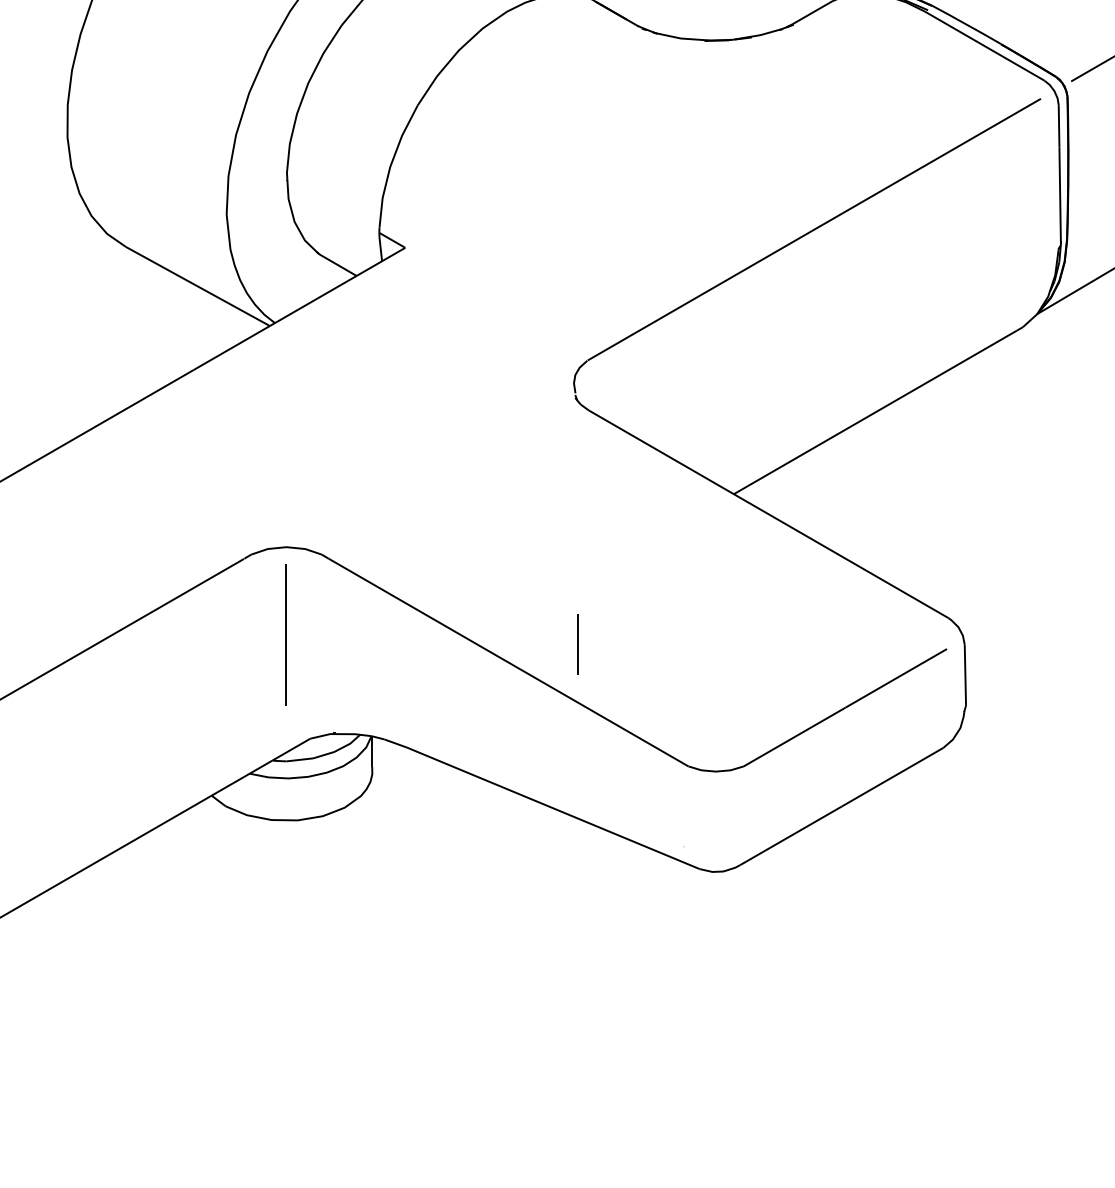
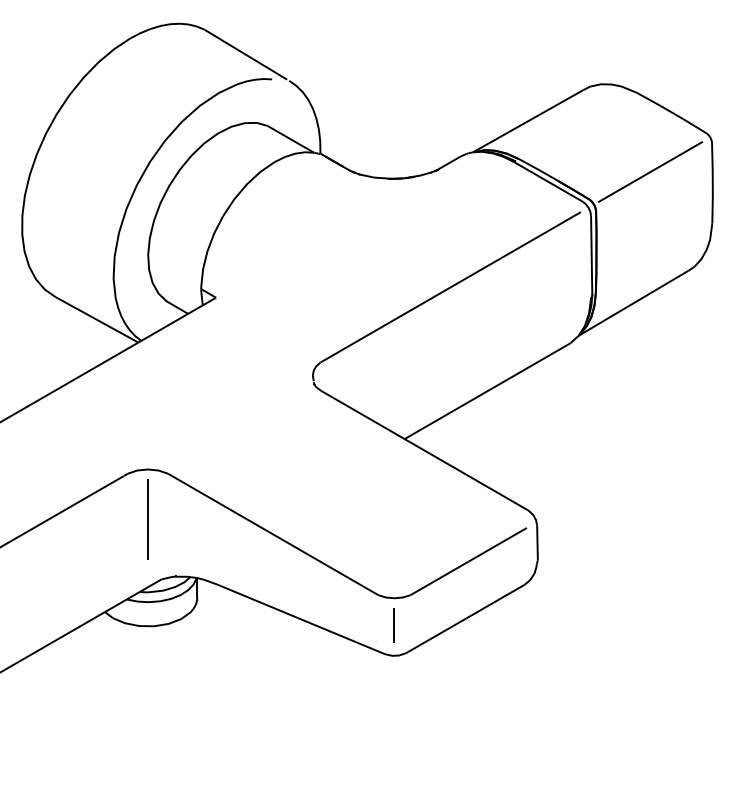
line: (576, 644) -> (393, 625), moved

